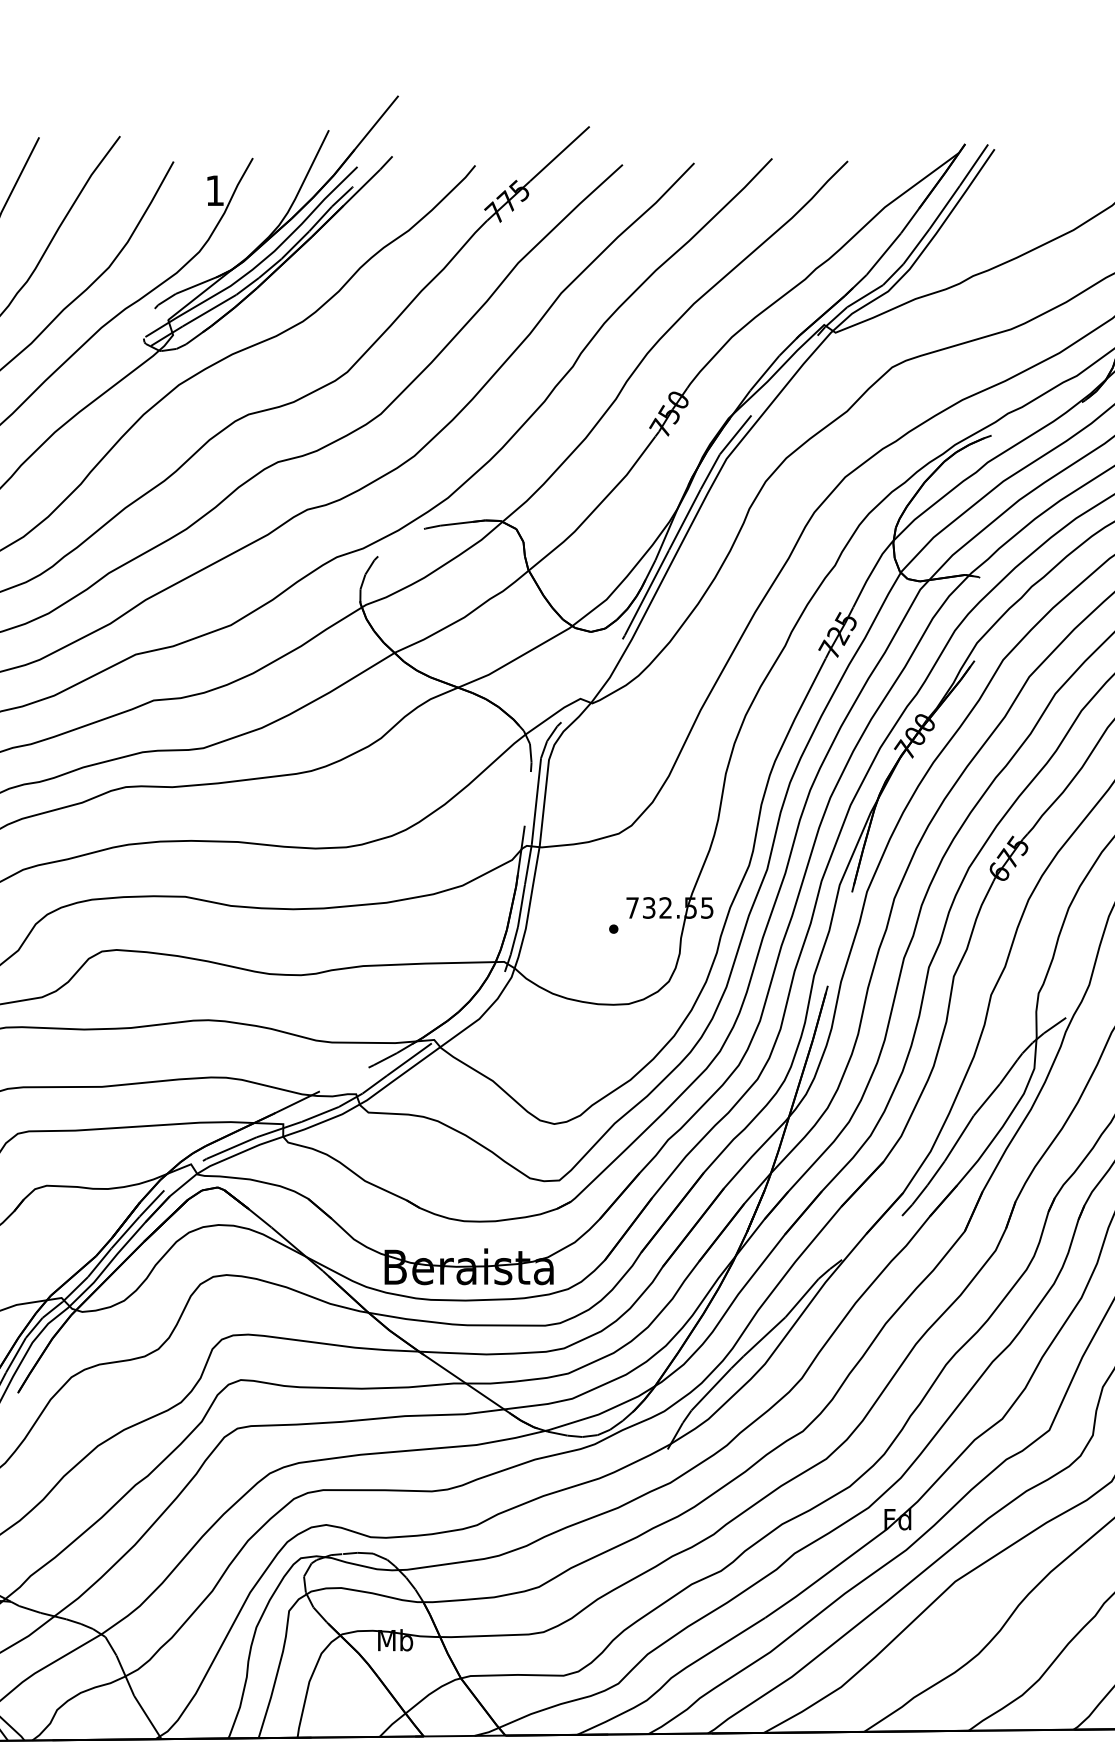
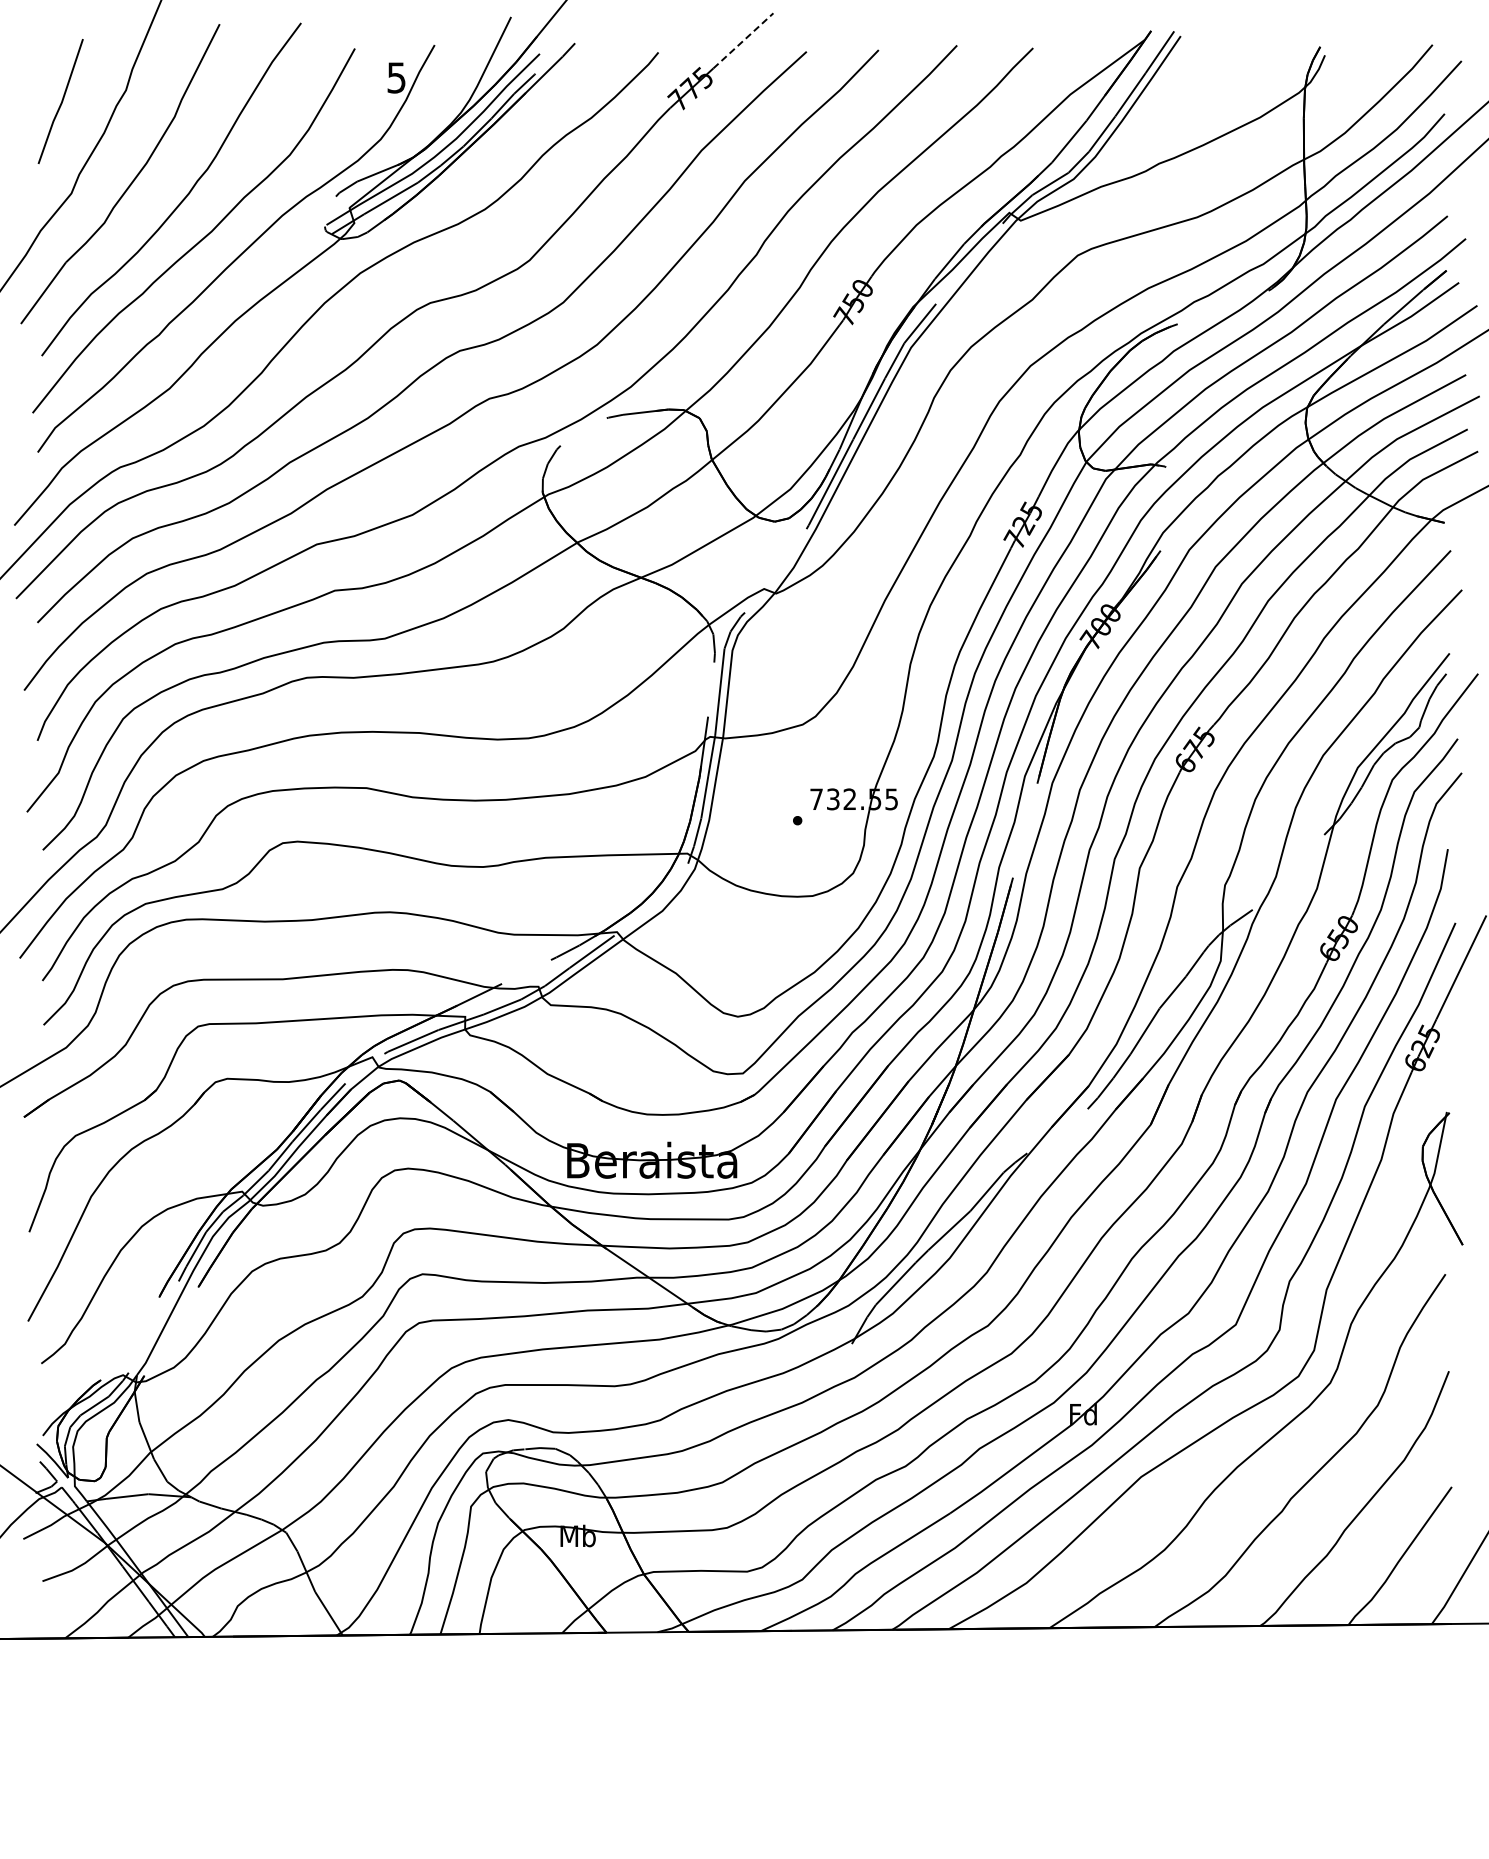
line: (559, 153) -> (743, 40), solid -> dashed
text: (214, 190) -> (396, 77), 1 -> 5

